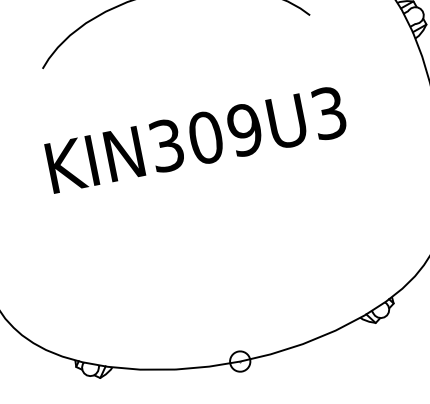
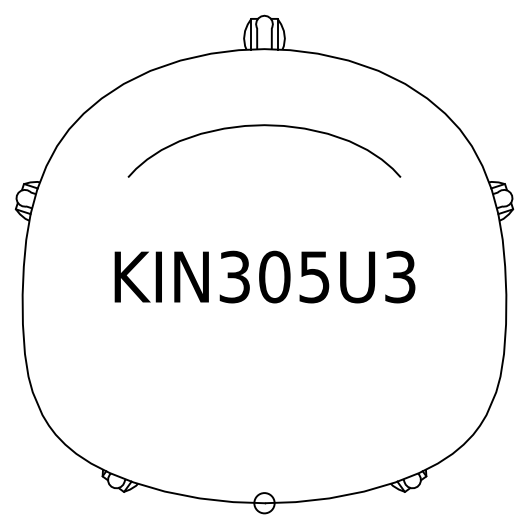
text: (244, 129) -> (314, 276), KIN309U3 -> KIN305U3

